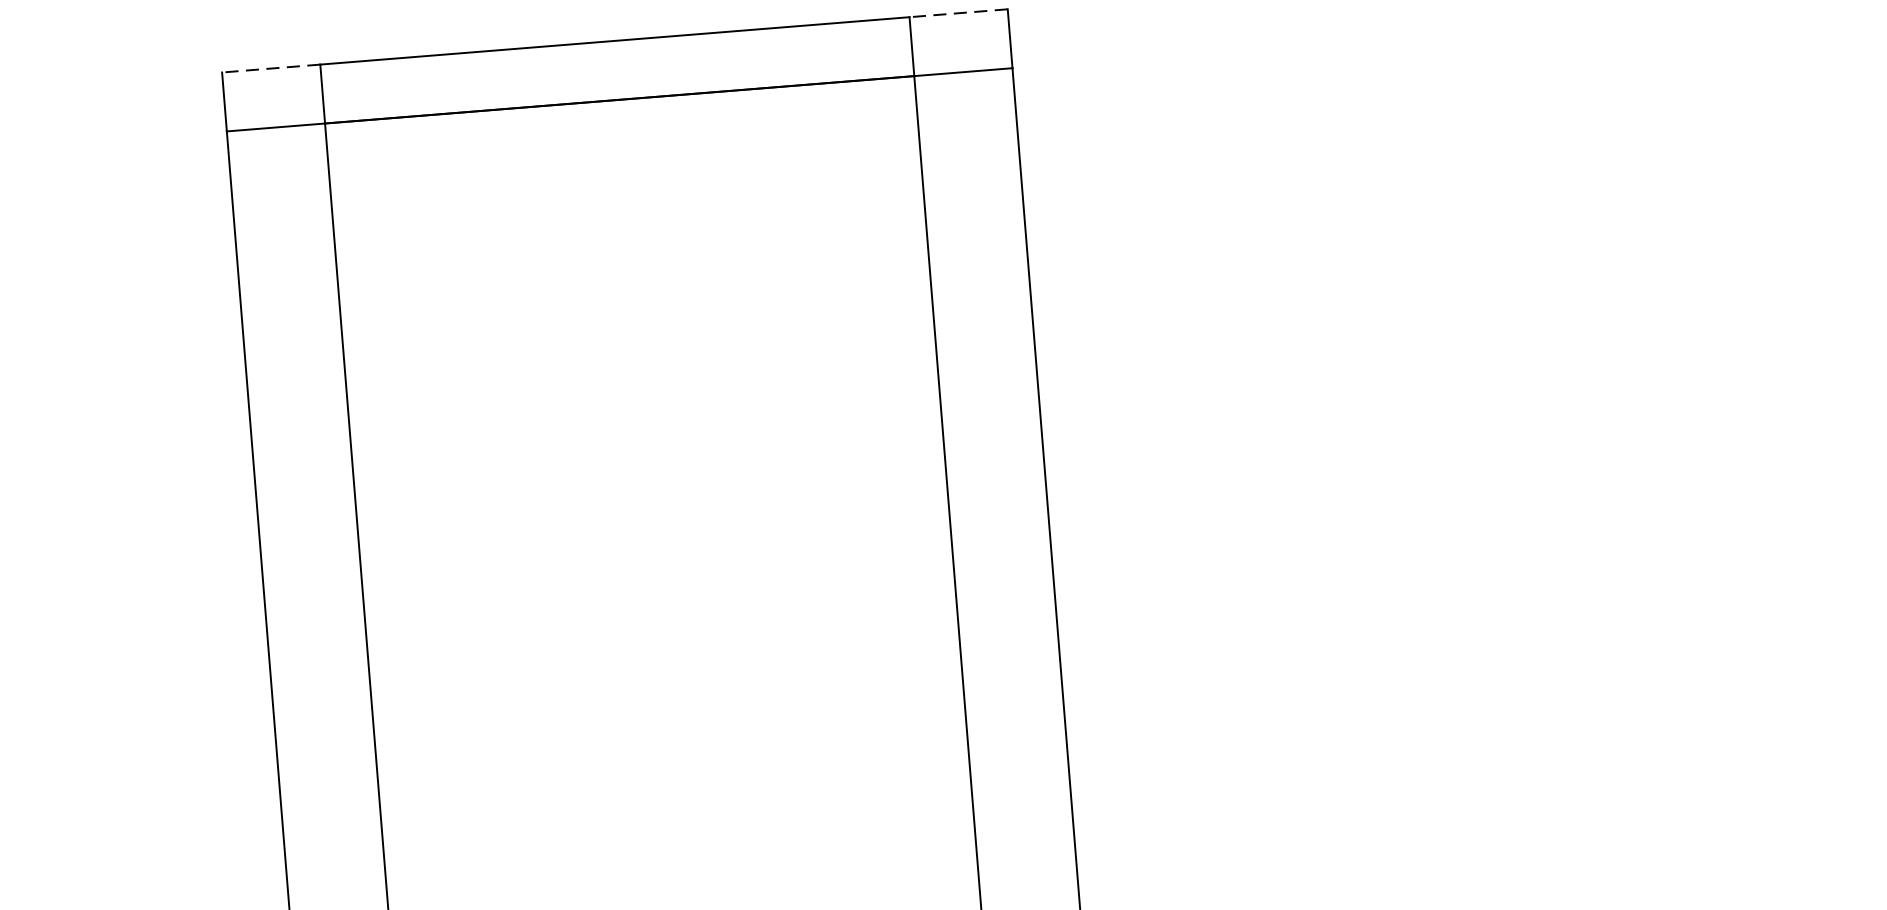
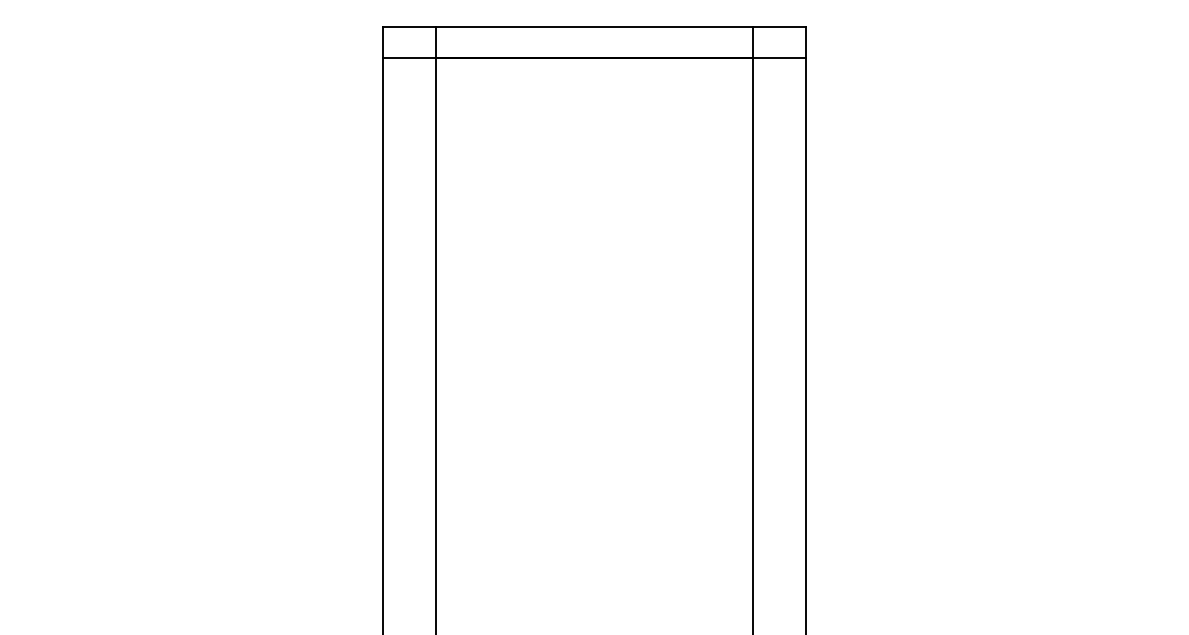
line: (956, 13) -> (778, 26), dashed -> solid
line: (270, 68) -> (409, 26), dashed -> solid

